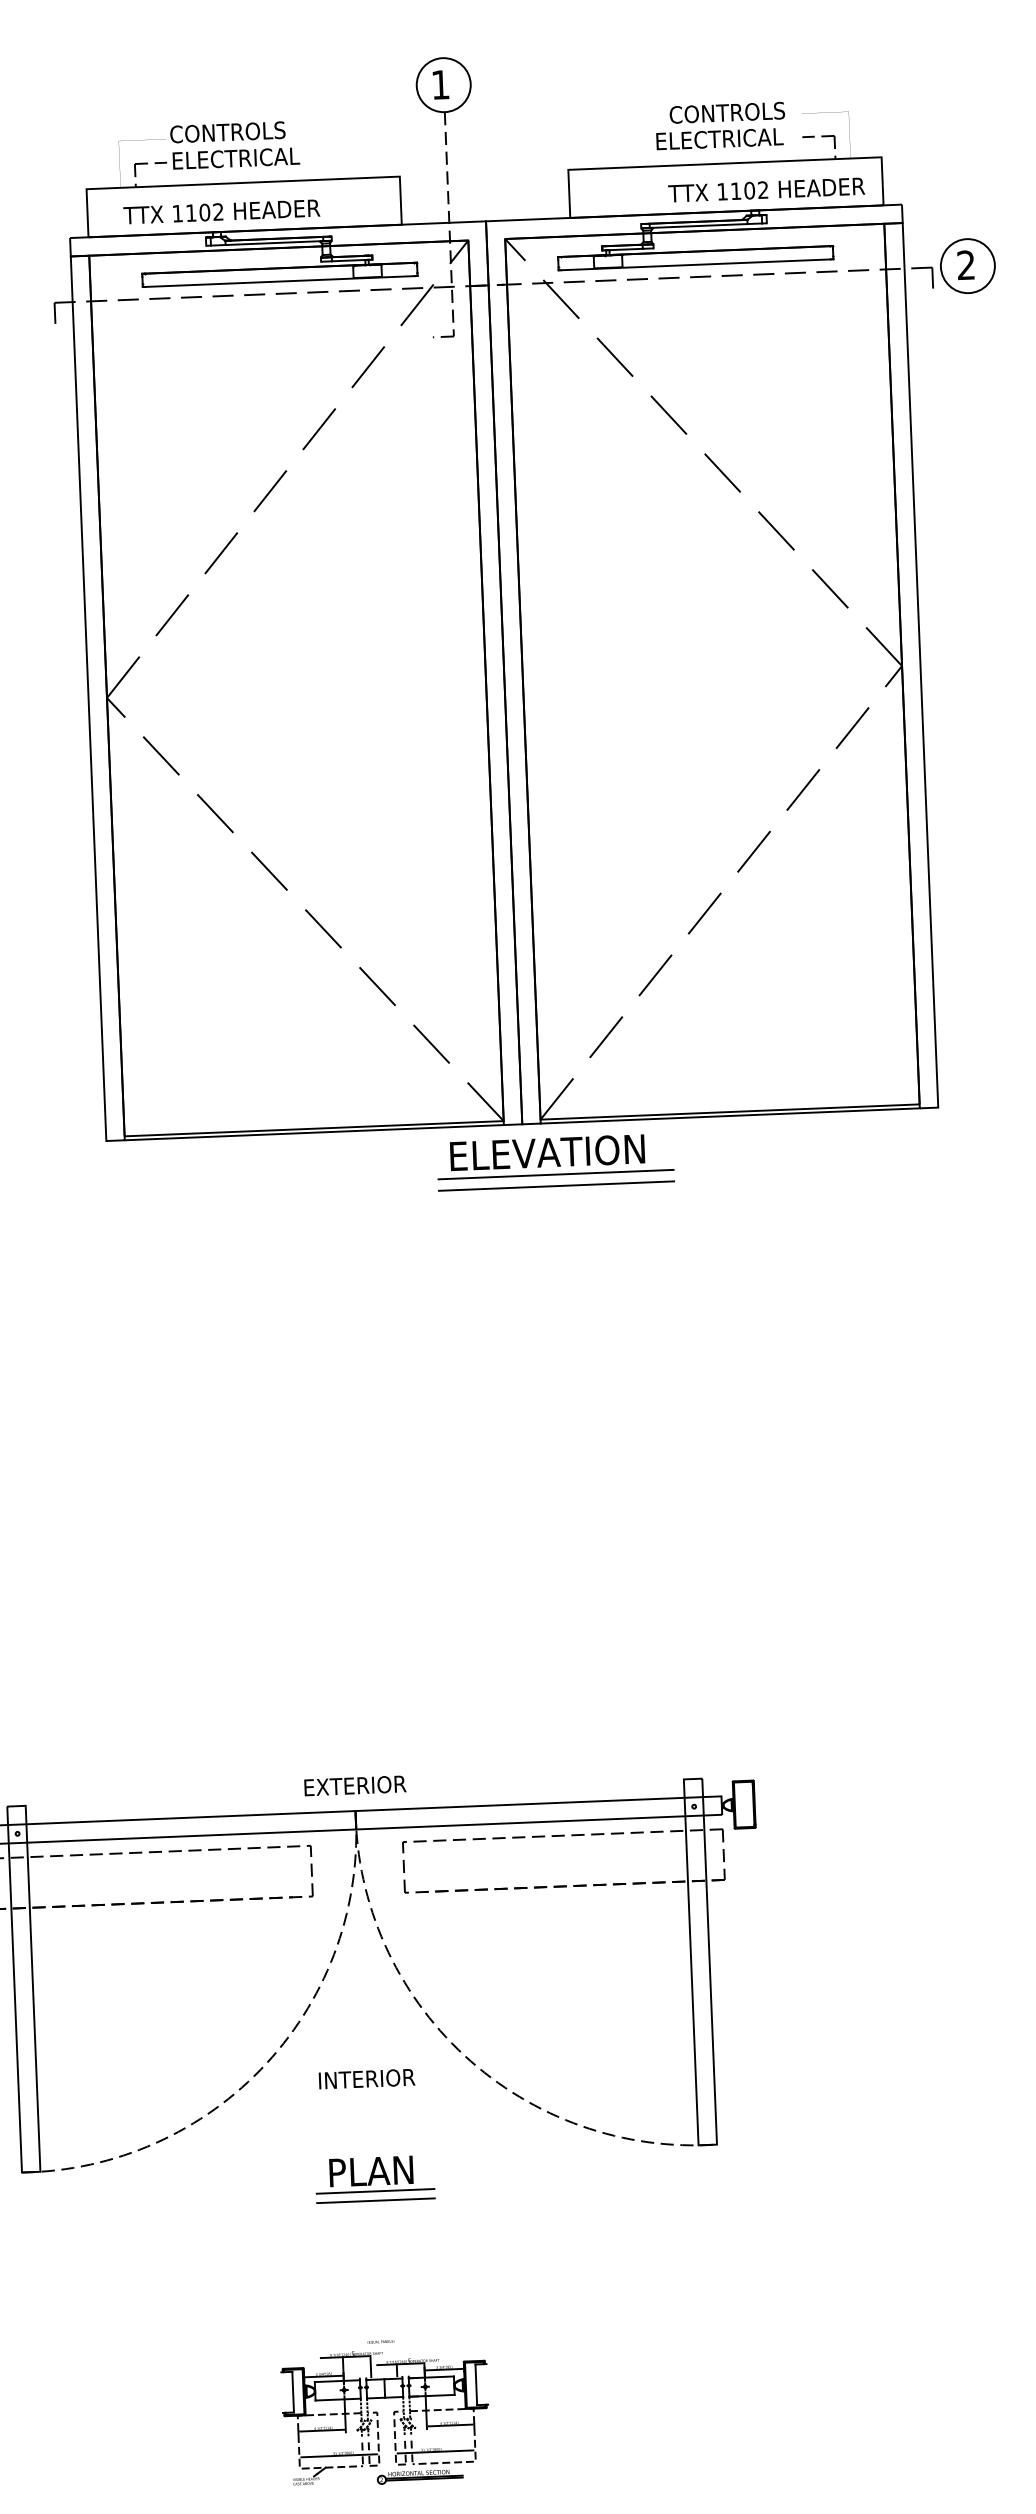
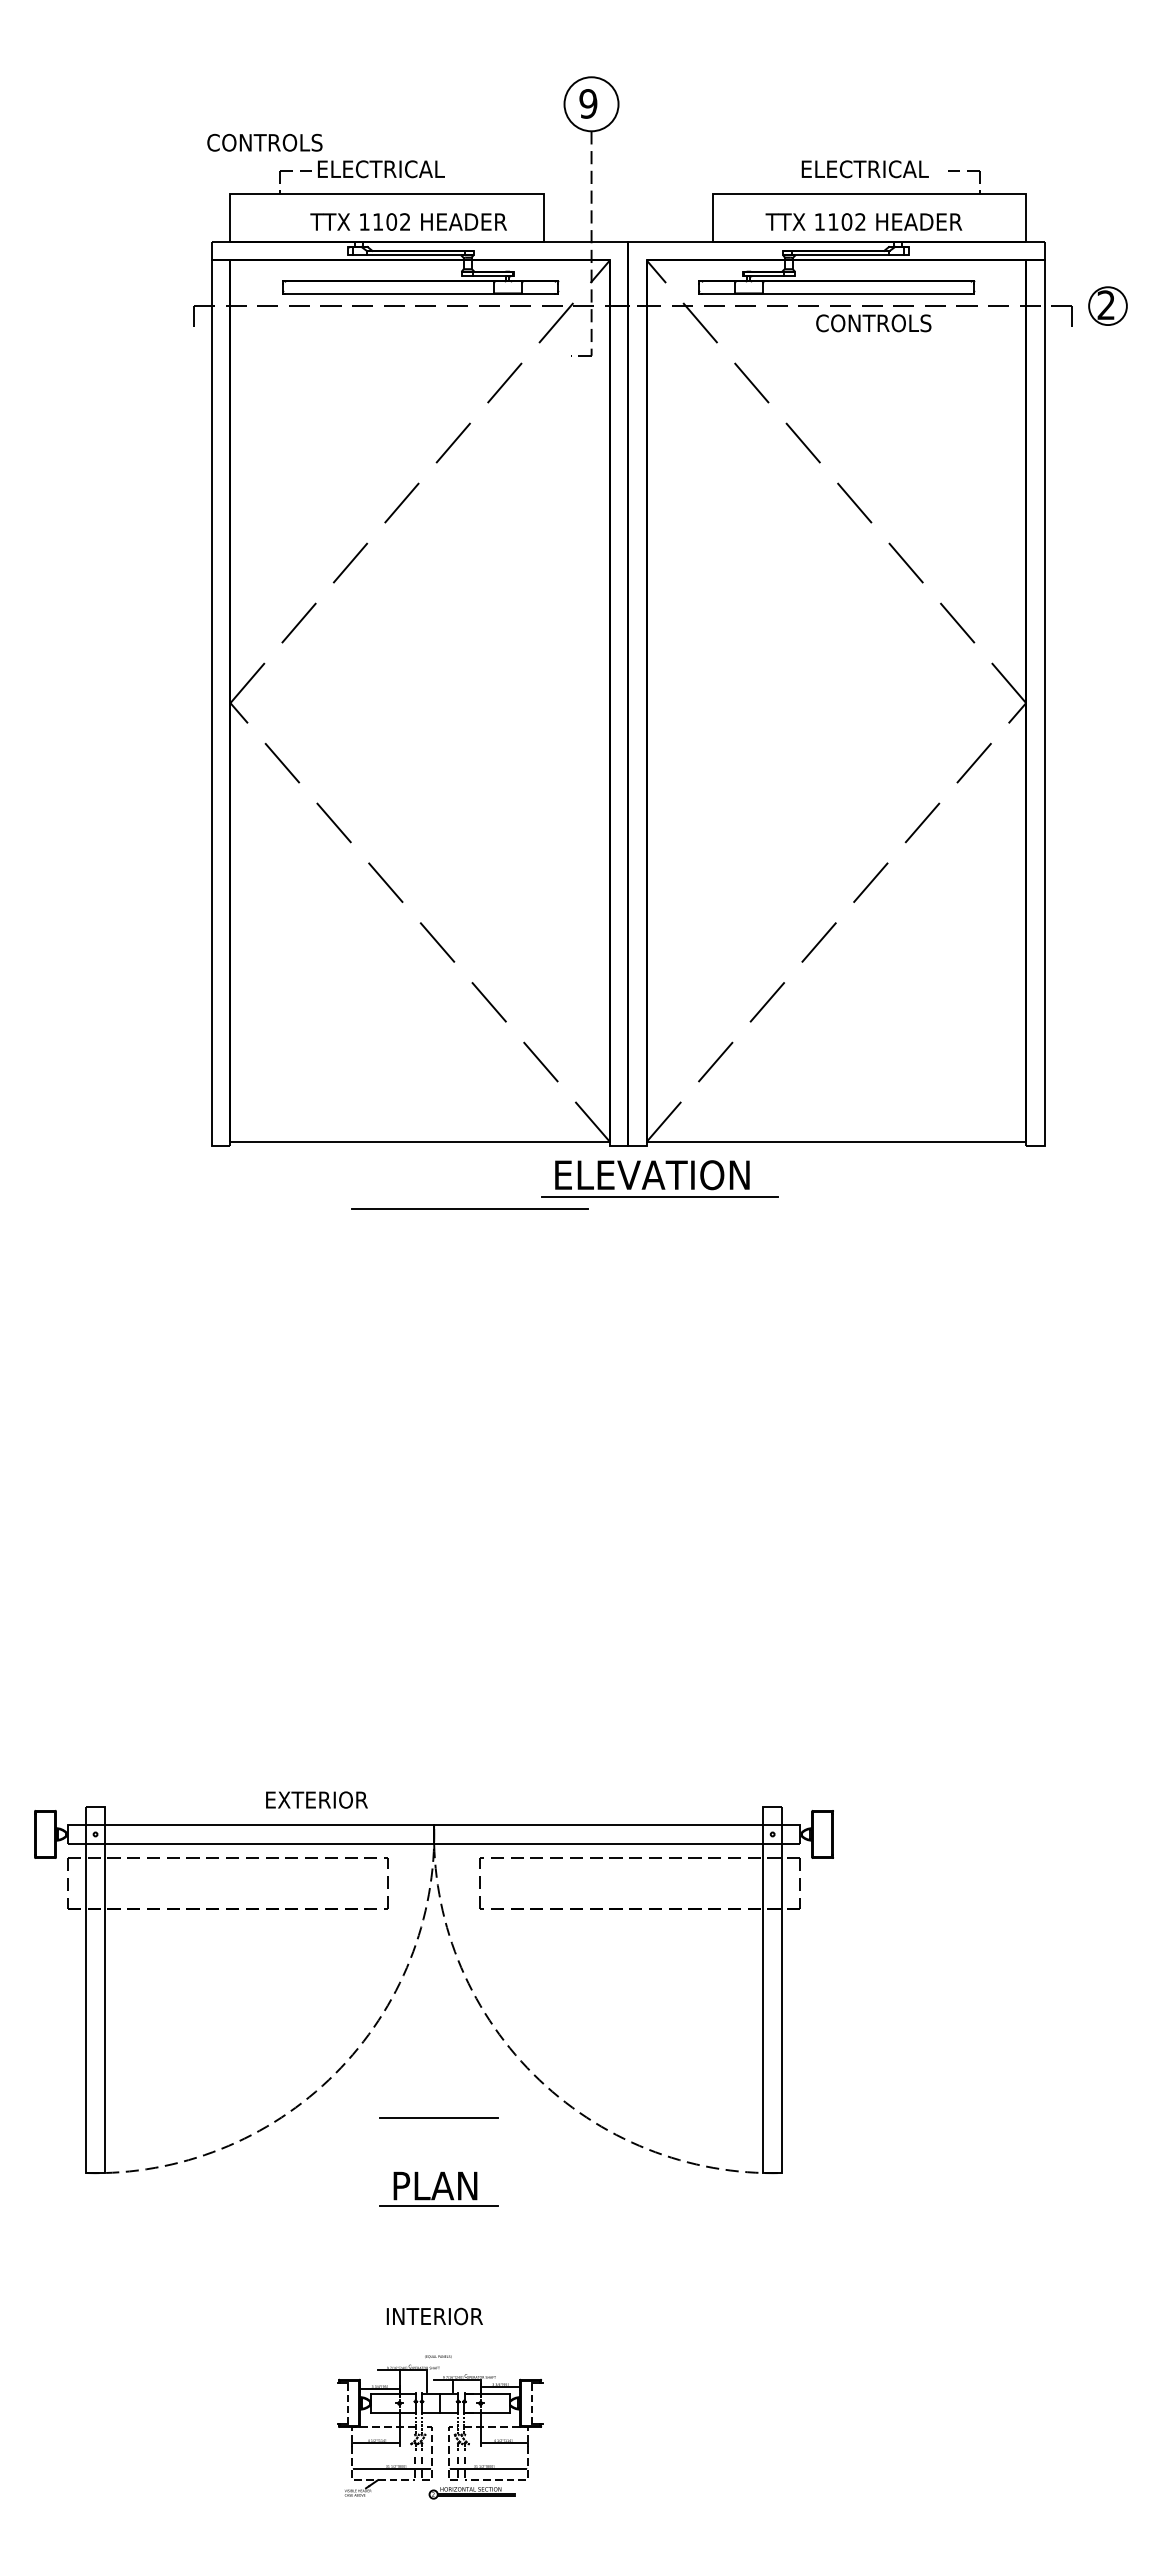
text: (440, 84) -> (588, 103), 1 -> 9
text: (727, 113) -> (873, 323), moved
text: (227, 132) -> (264, 142), moved
text: (766, 189) -> (863, 221), moved
text: (221, 211) -> (408, 221), moved
circle: (968, 266) -> (1108, 306), size x0.7
line: (730, 1115) -> (836, 1145), removed
line: (313, 1132) -> (419, 1145), removed
line: (555, 1185) -> (469, 1208), moved
text: (354, 1785) -> (316, 1799), moved
text: (366, 2079) -> (434, 2316), moved
line: (375, 2199) -> (438, 2117), moved
line: (475, 2383) -> (531, 2402), solid -> dashed
line: (293, 2391) -> (348, 2402), solid -> dashed

